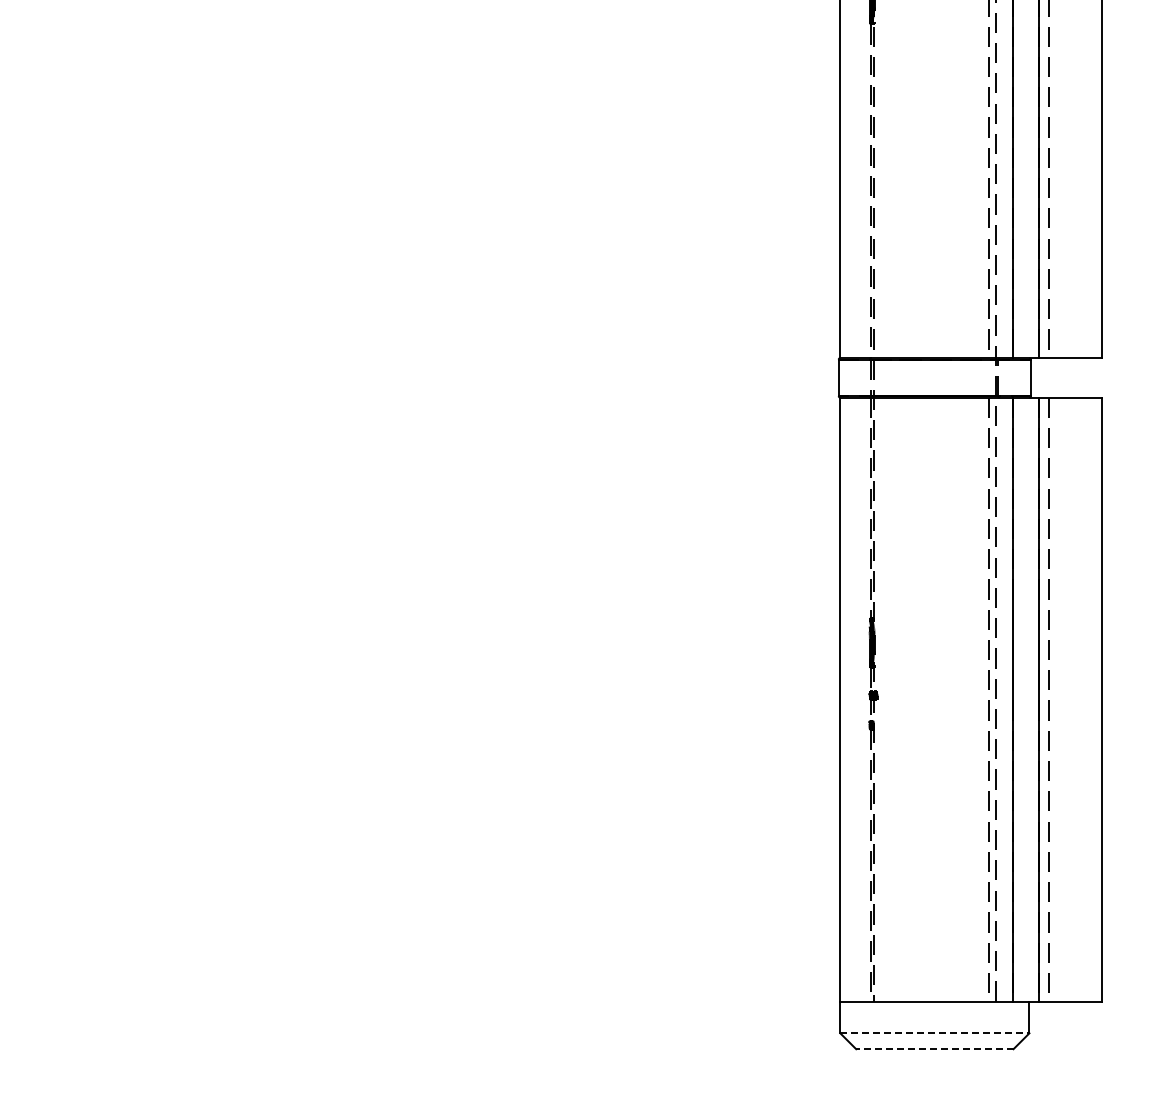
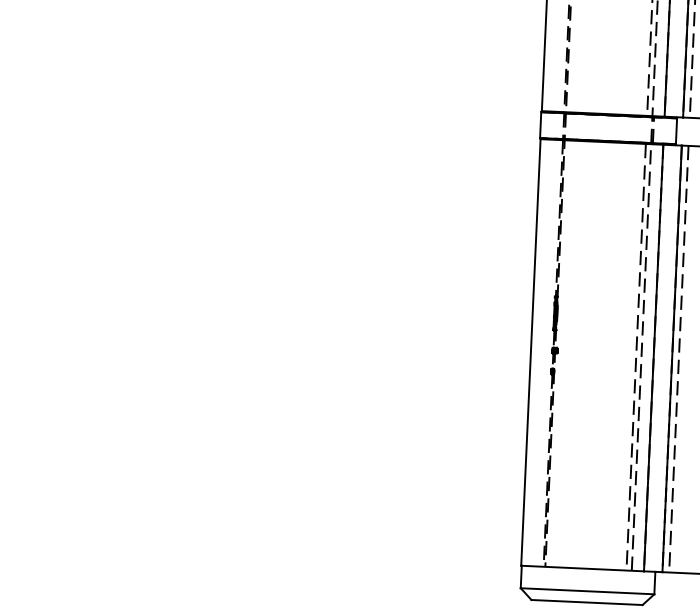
line: (934, 1033) -> (587, 591), dashed -> solid
line: (934, 1049) -> (586, 602), dashed -> solid

